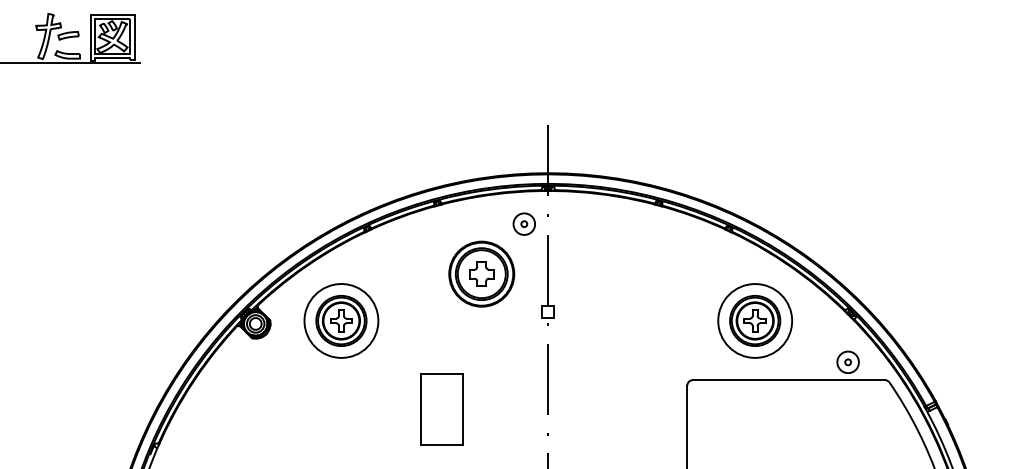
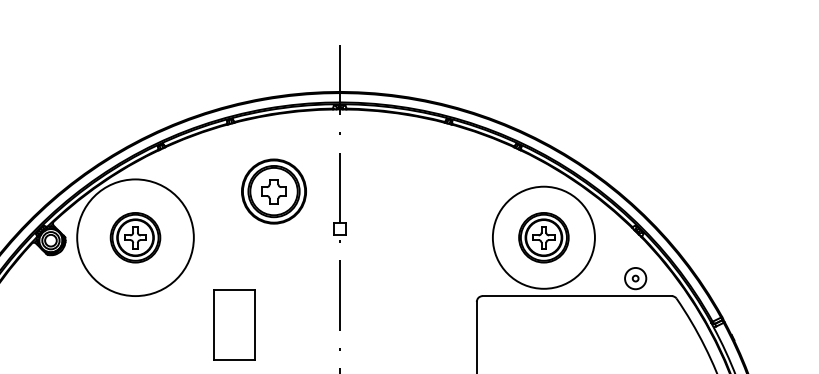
part: (523, 223) -> (315, 141), removed
circle: (341, 320) -> (135, 237), size x1.6
circle: (755, 320) -> (544, 237), size x1.4

